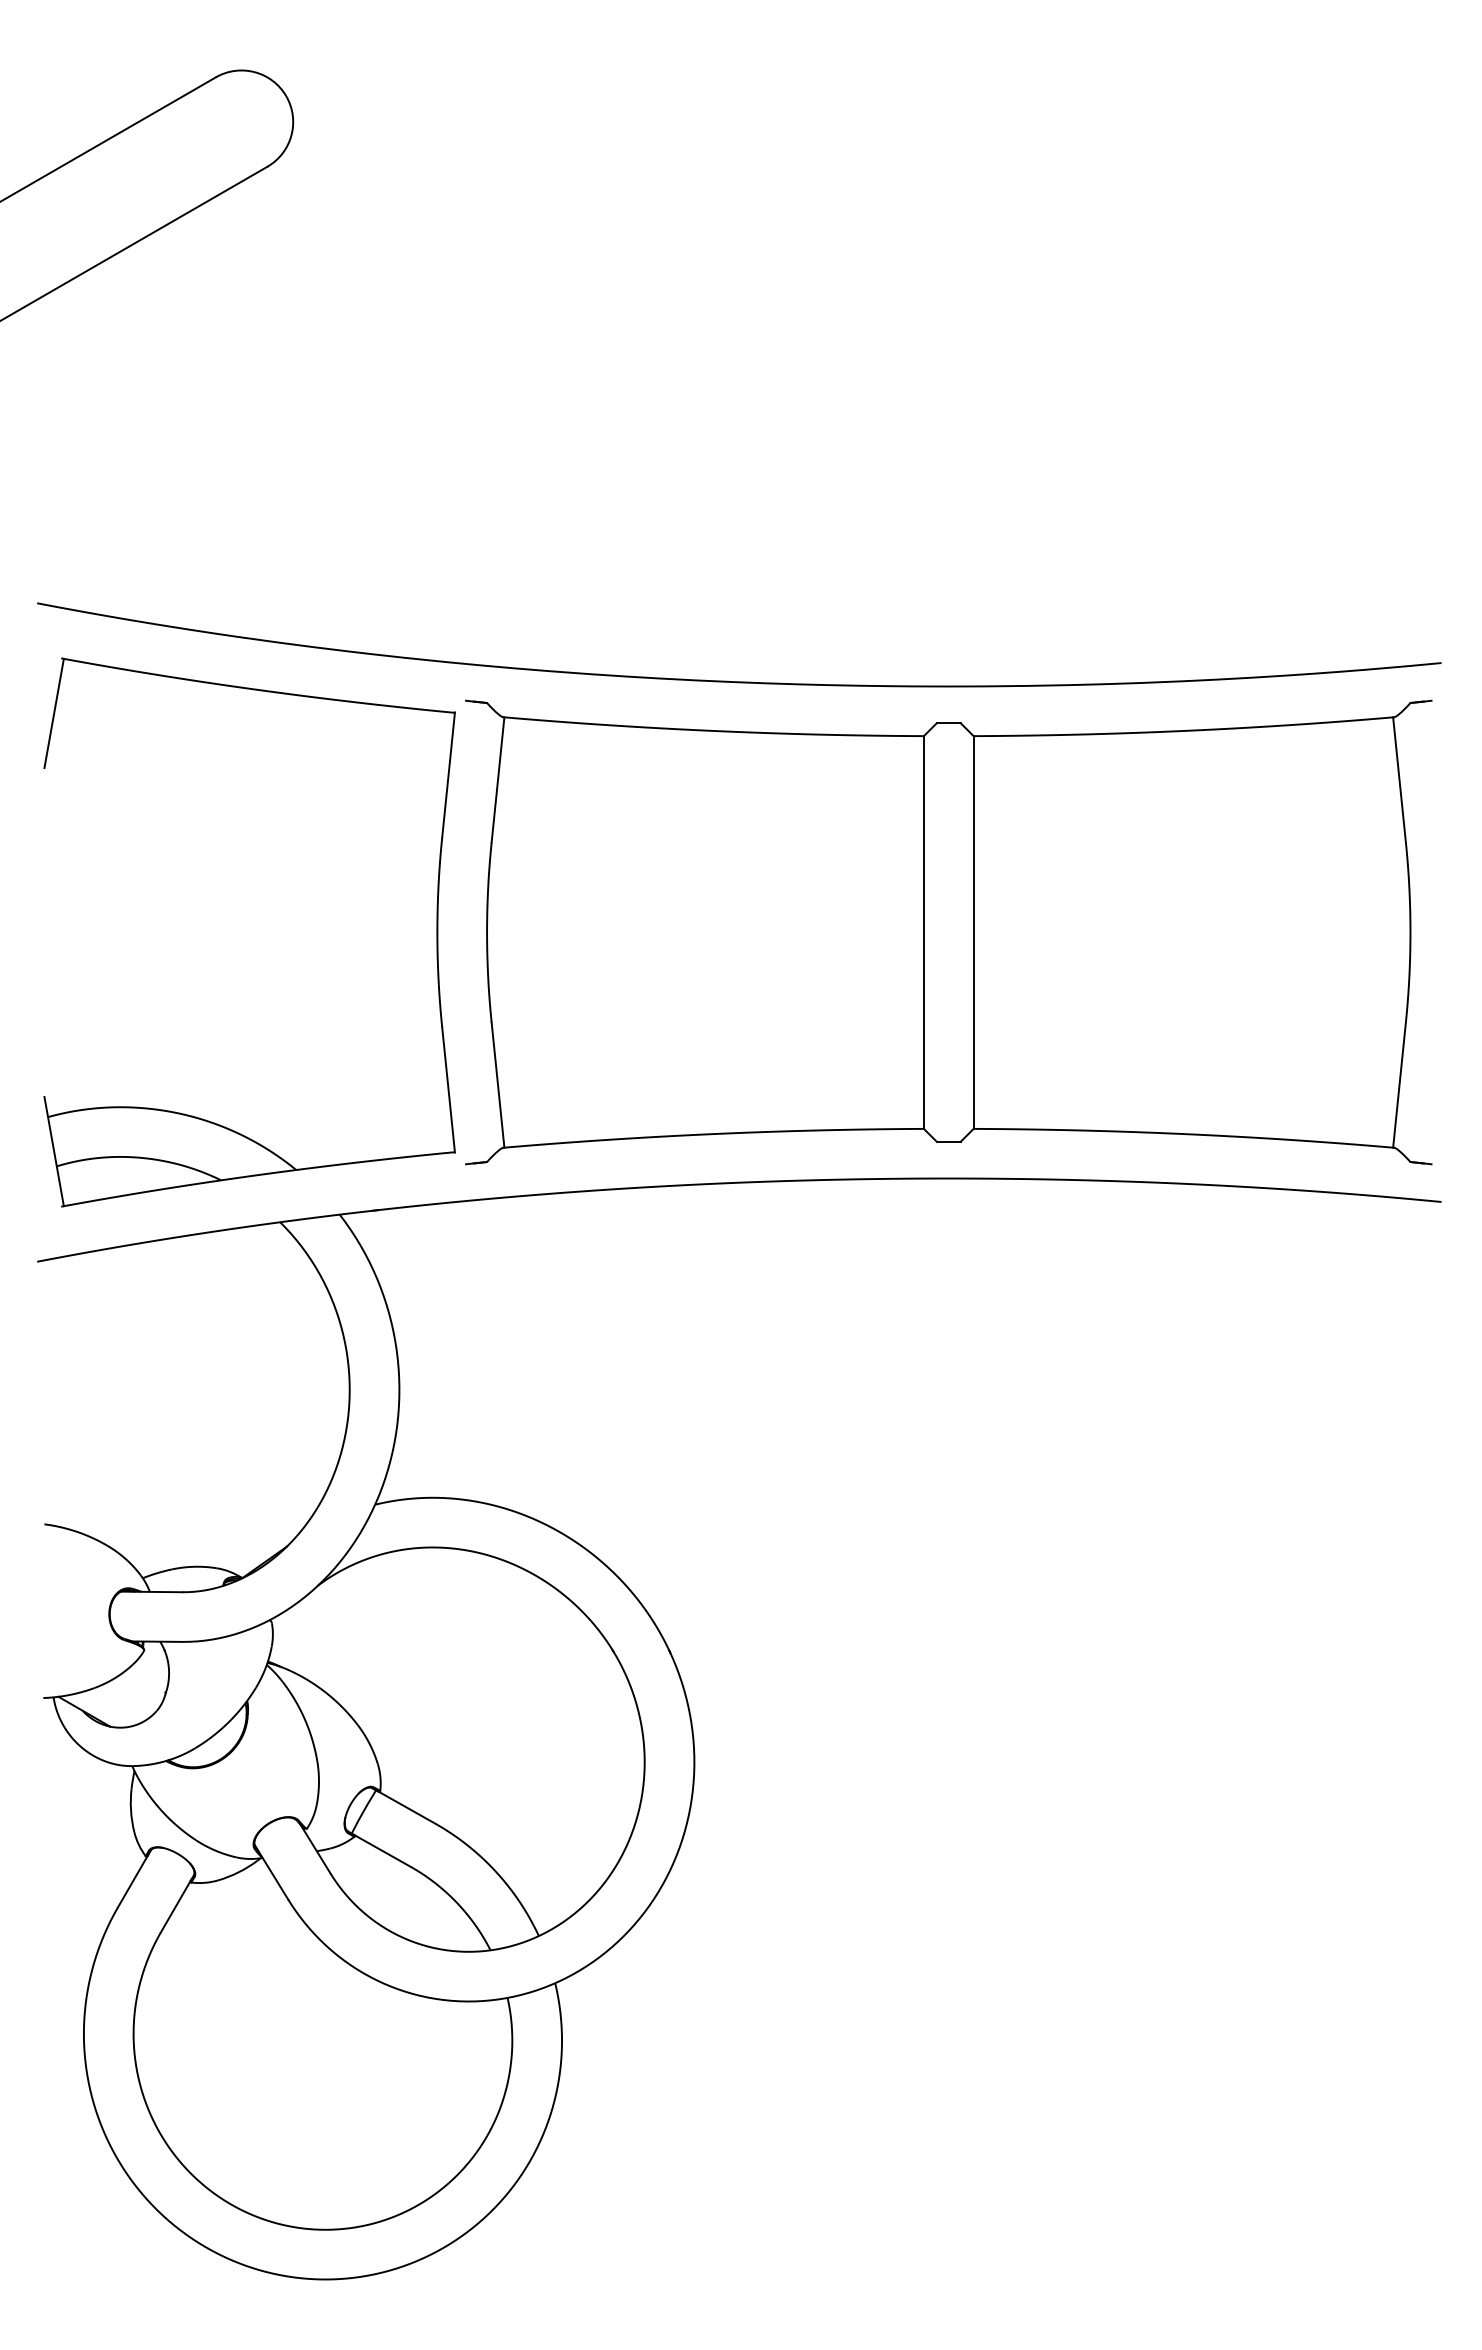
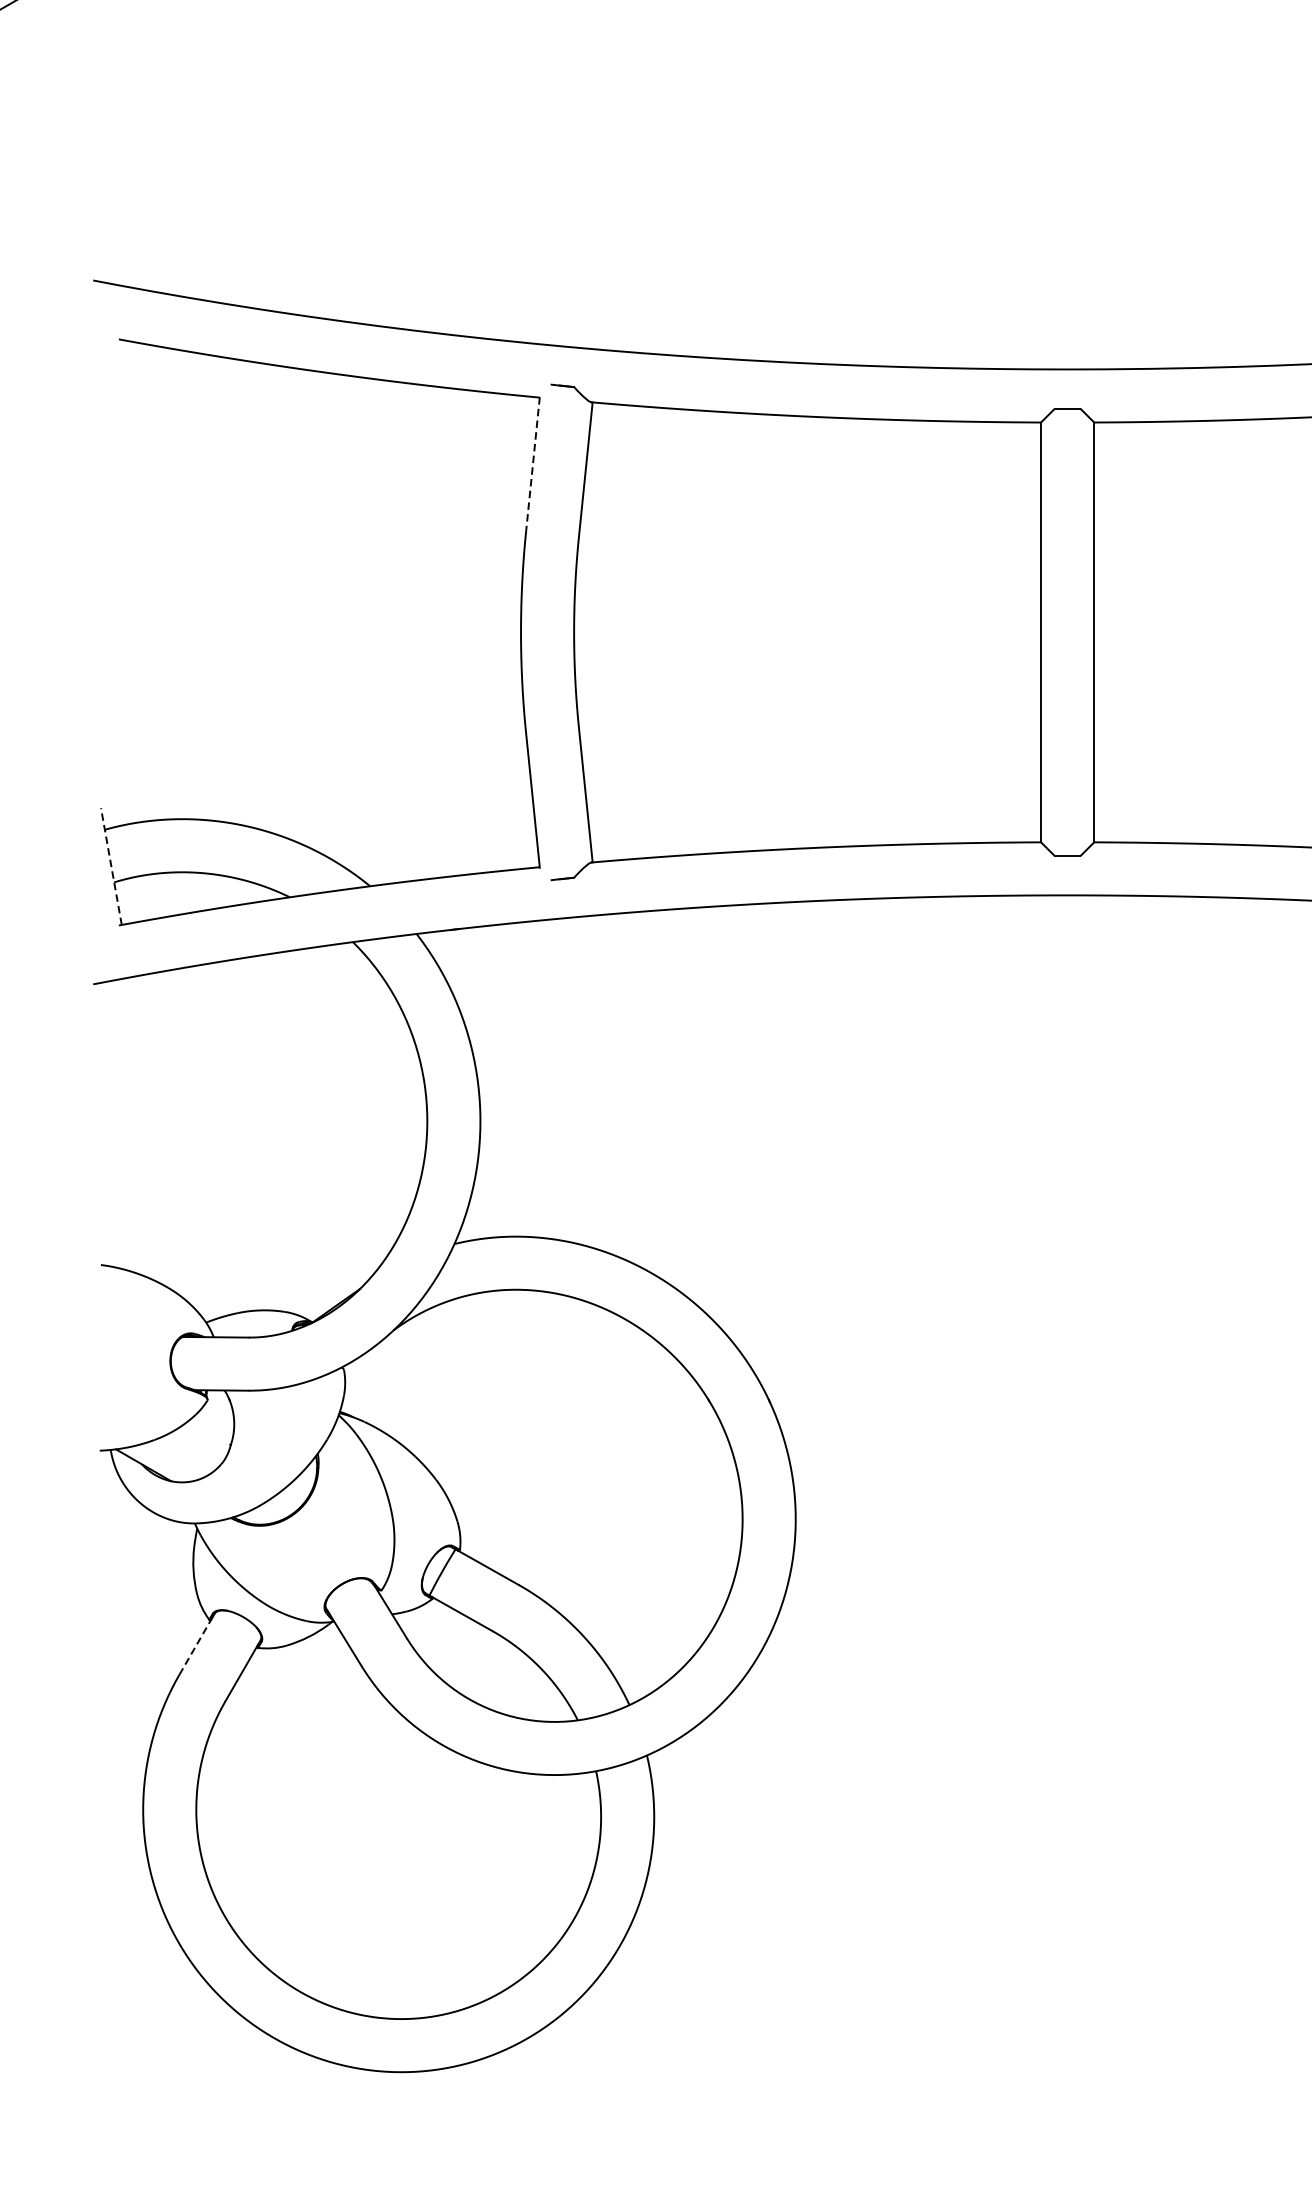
line: (53, 713) -> (110, 398), removed
line: (448, 774) -> (532, 463), solid -> dashed
line: (54, 1151) -> (111, 866), solid -> dashed
line: (133, 1880) -> (196, 1645), solid -> dashed

